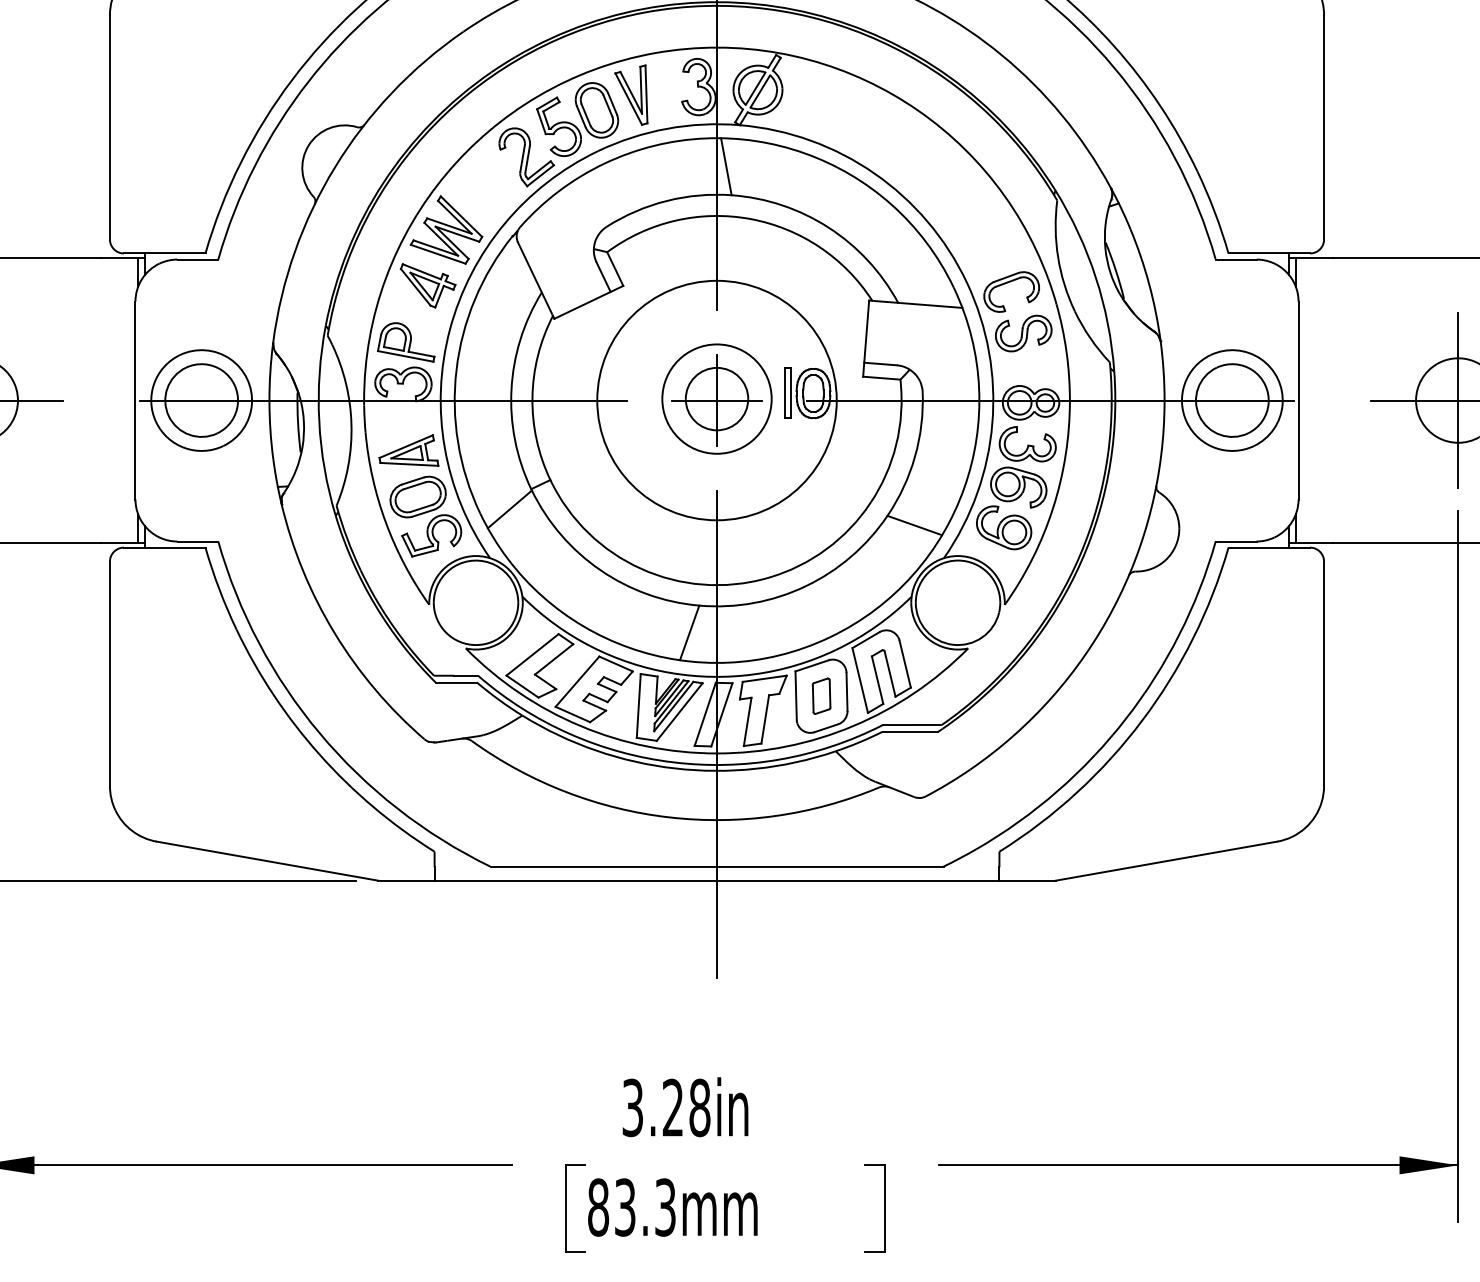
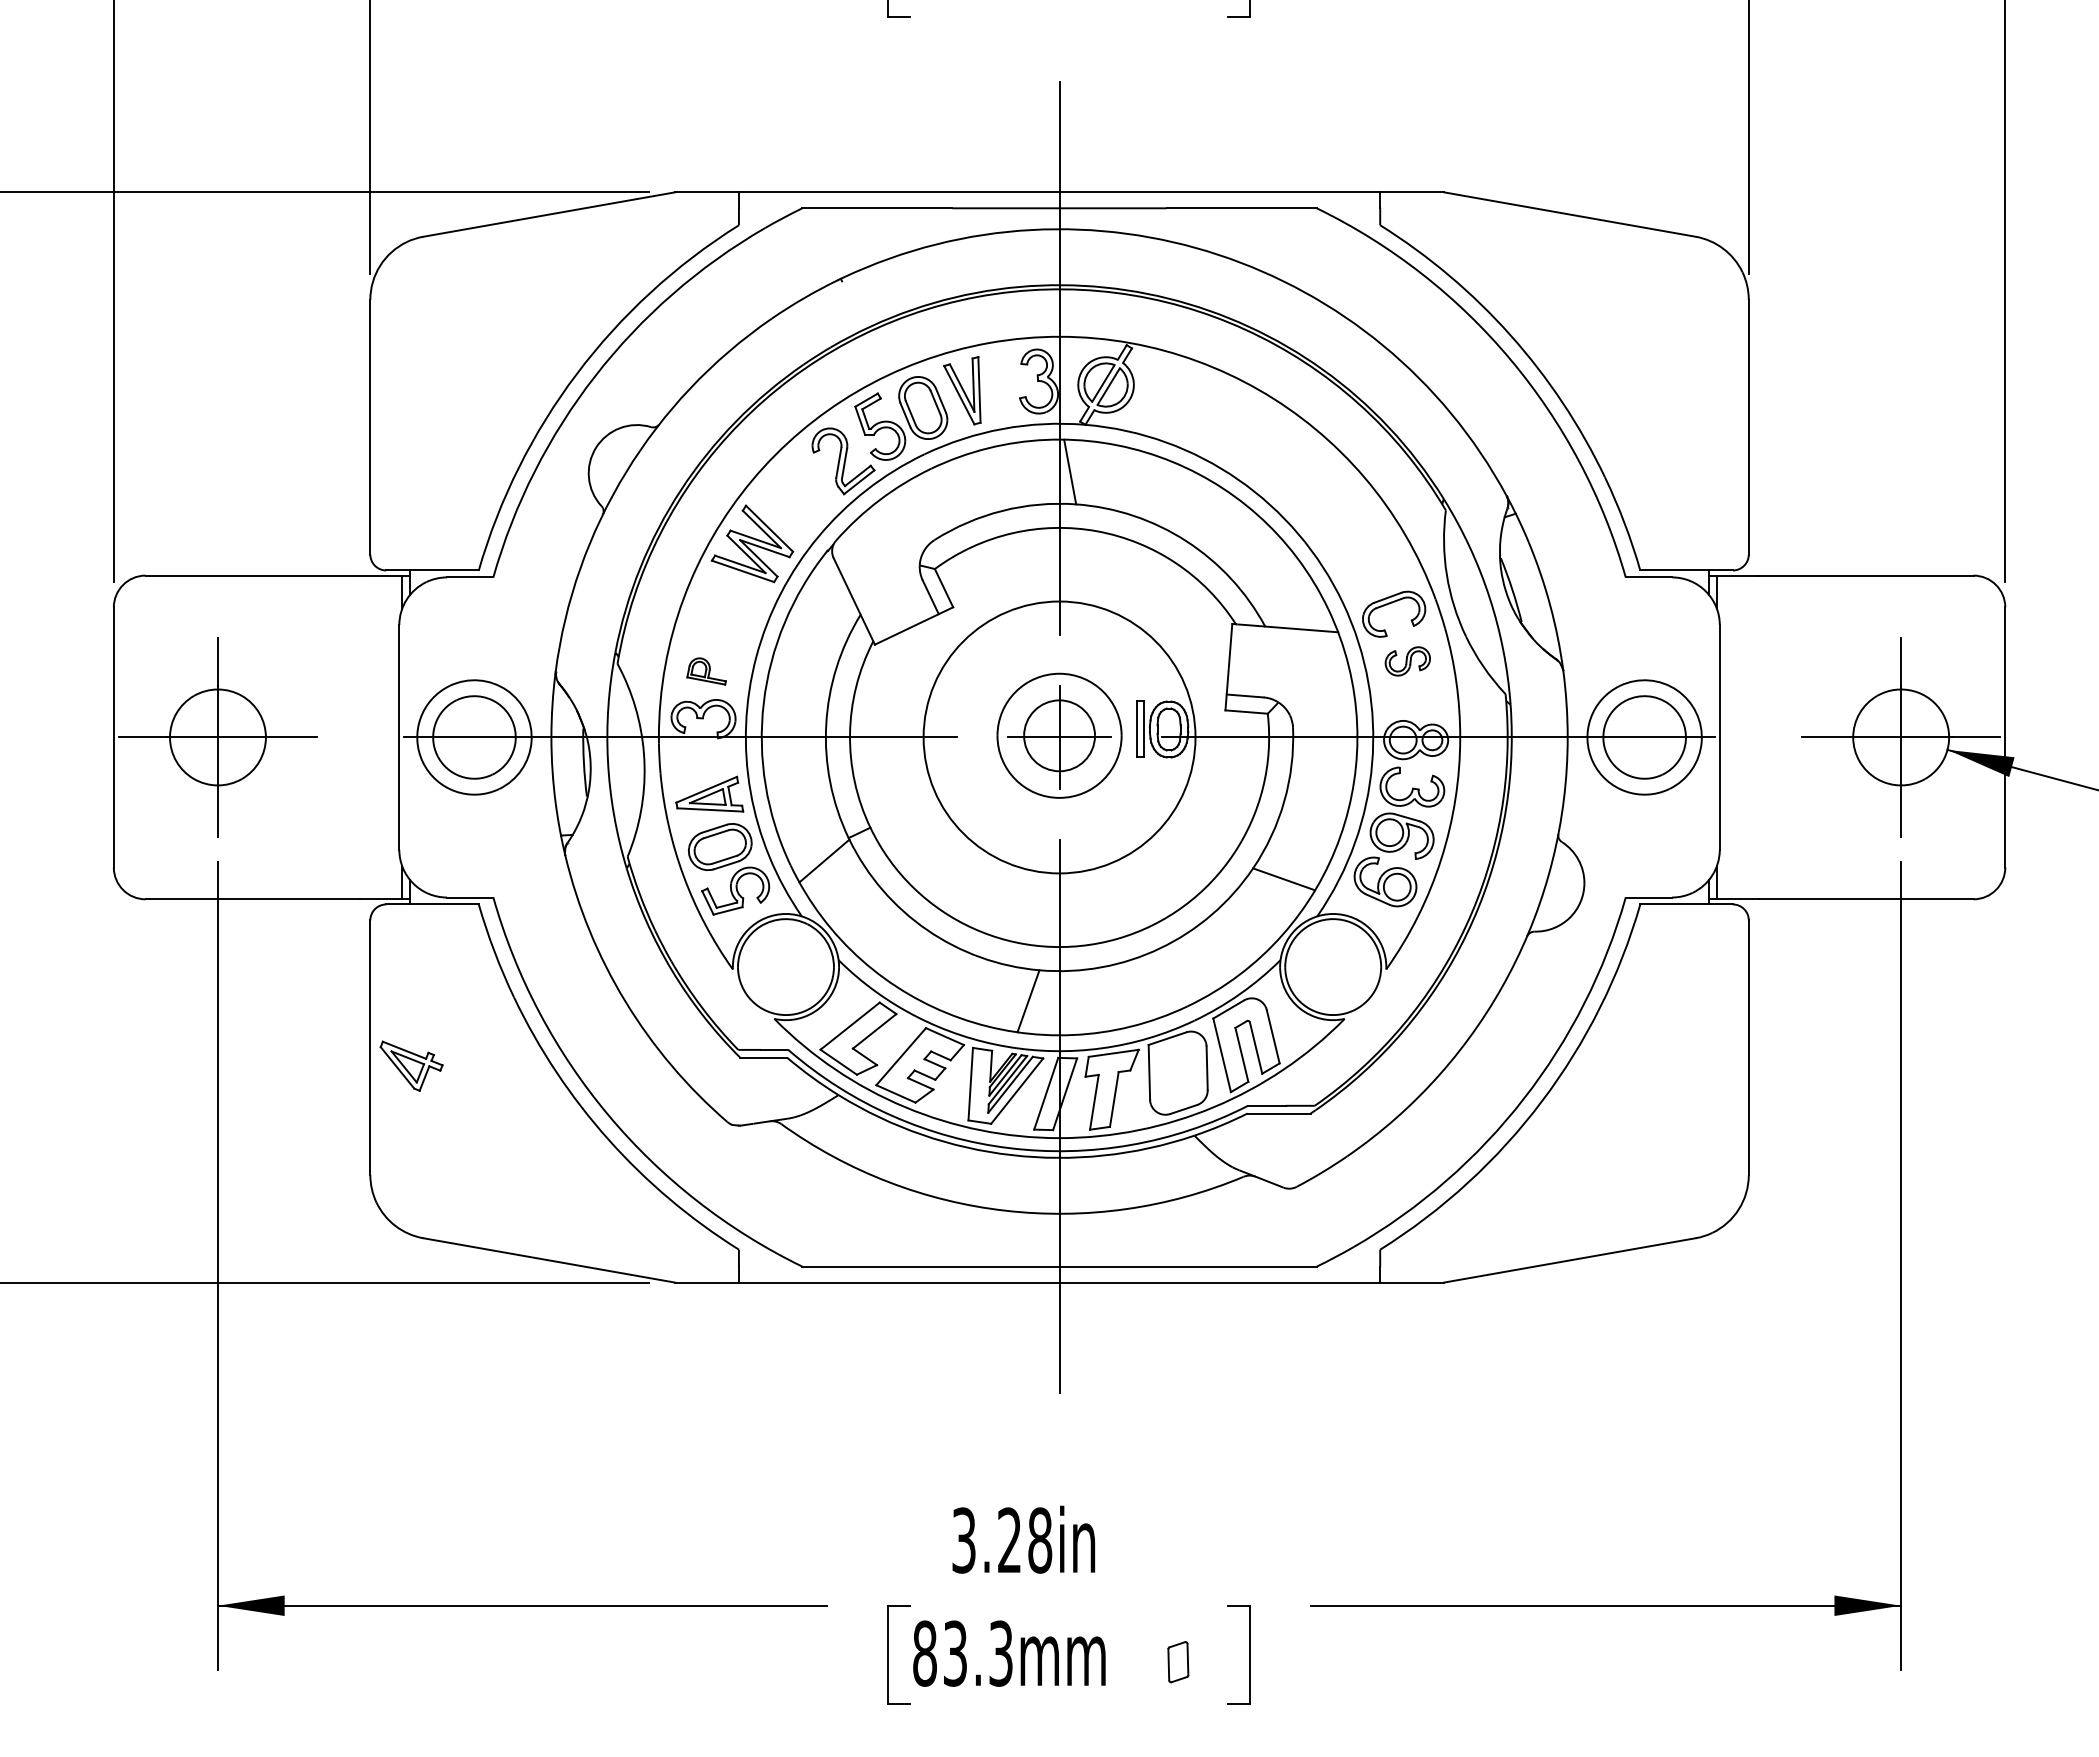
part: (428, 285) -> (411, 1065), moved
part: (1023, 333) -> (1407, 661), size x0.7
part: (406, 342) -> (706, 671), size x0.6
part: (821, 696) -> (1178, 1662), moved

